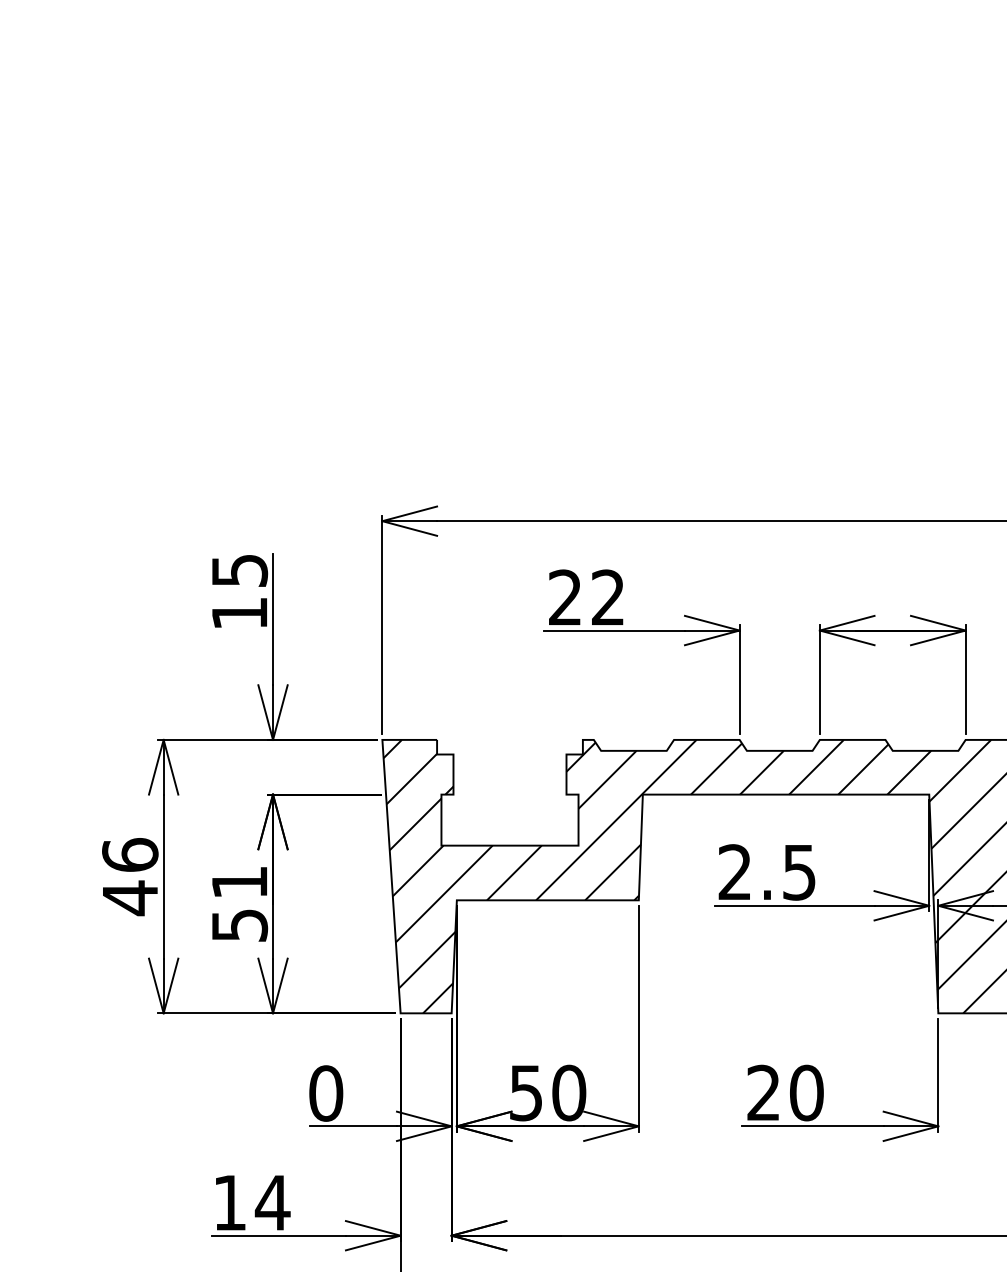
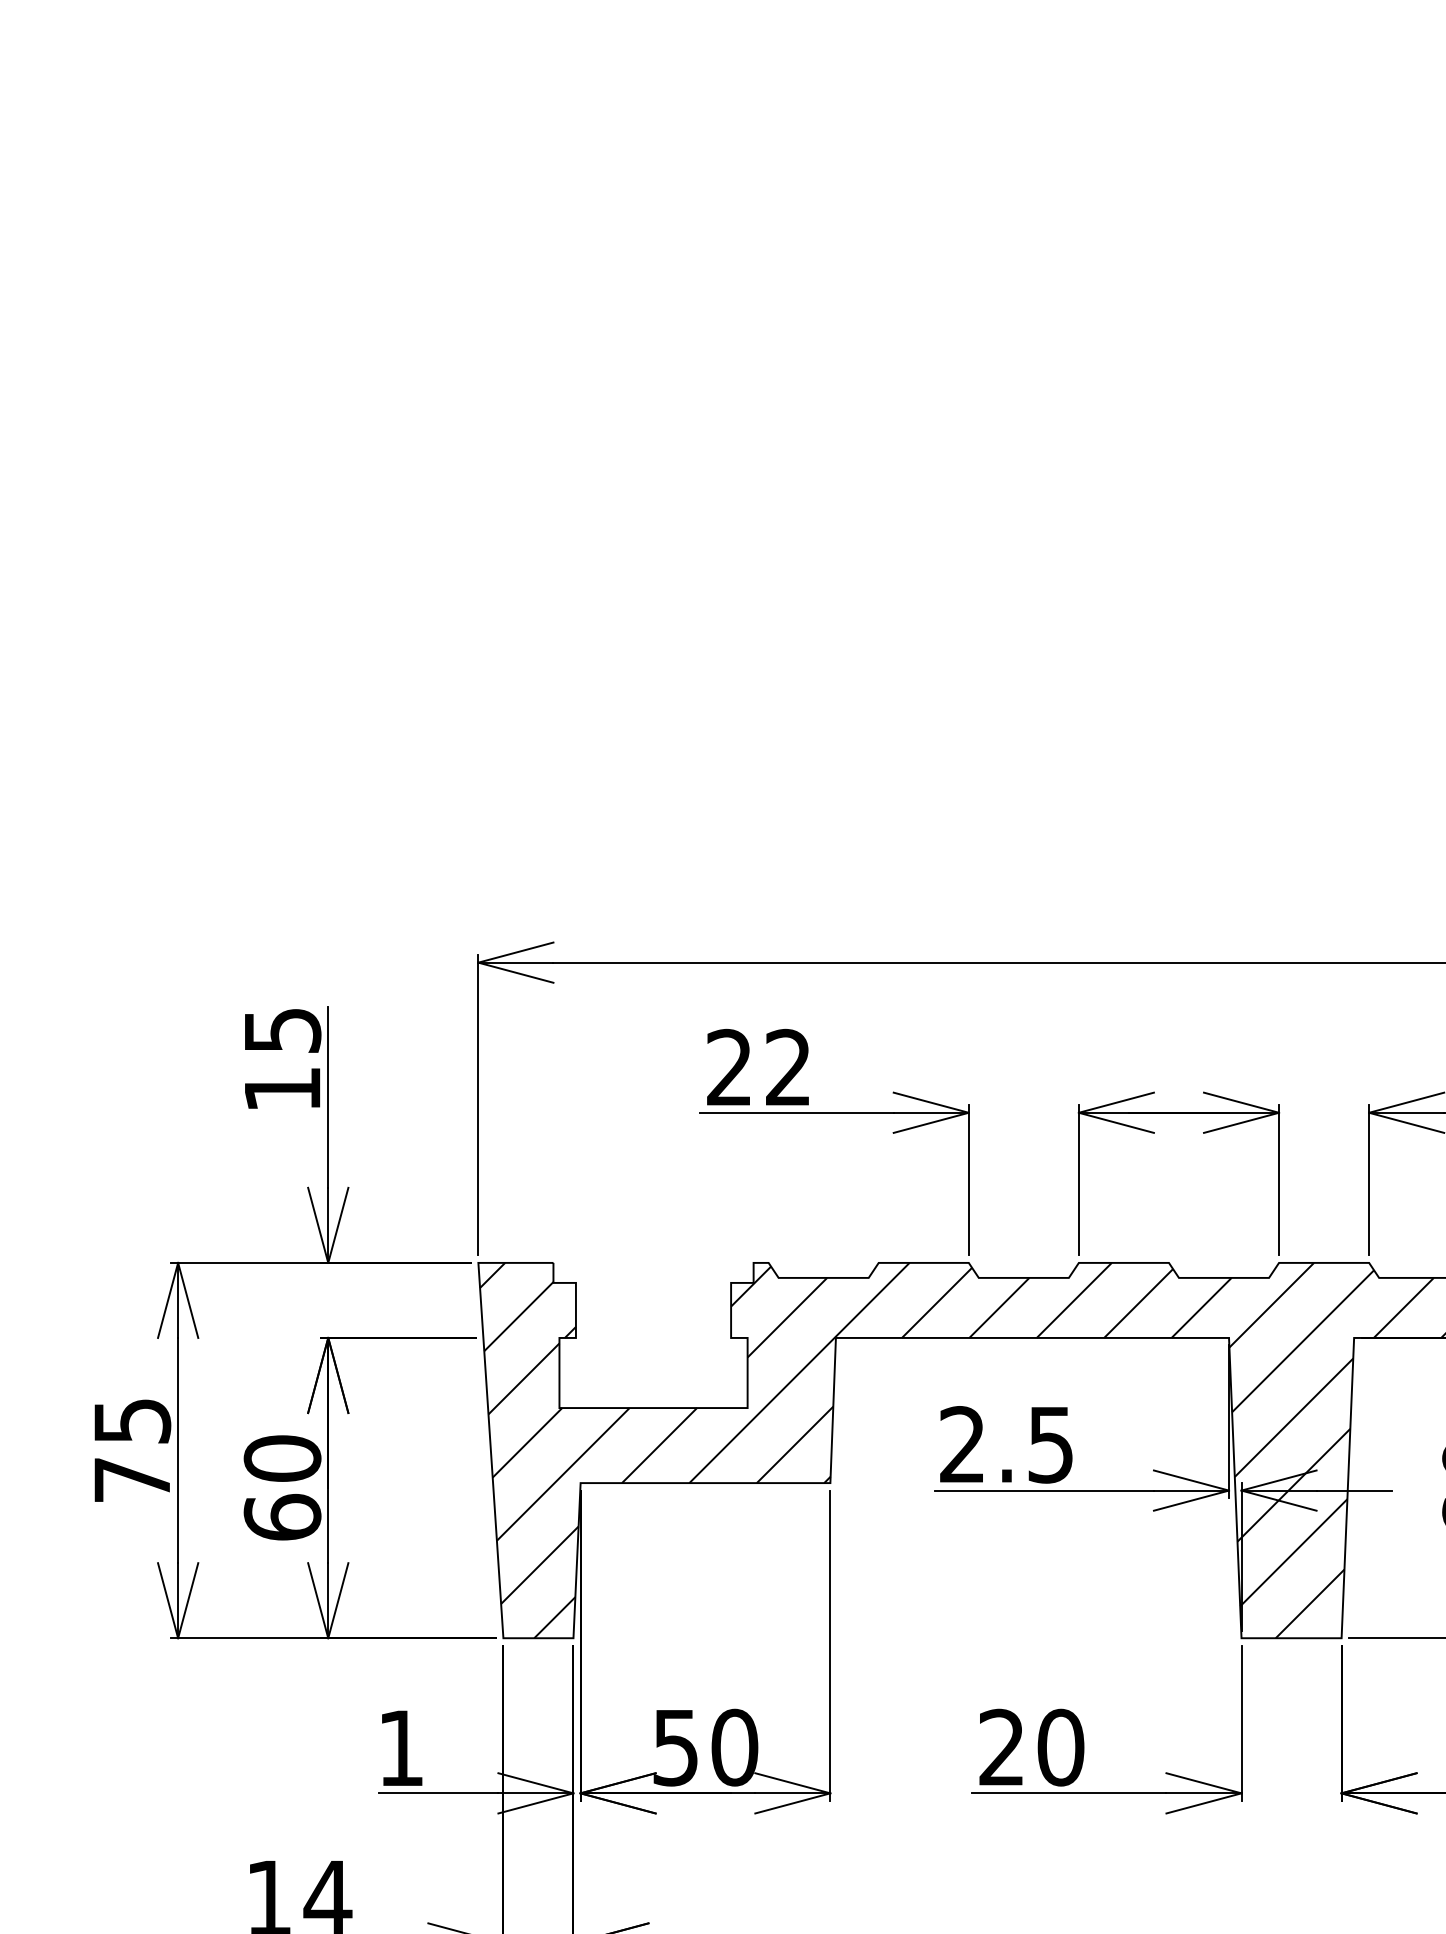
text: (130, 876) -> (132, 1450), 46 -> 75
text: (239, 903) -> (282, 1487), 51 -> 60
text: (326, 1093) -> (401, 1748), 0 -> 1

